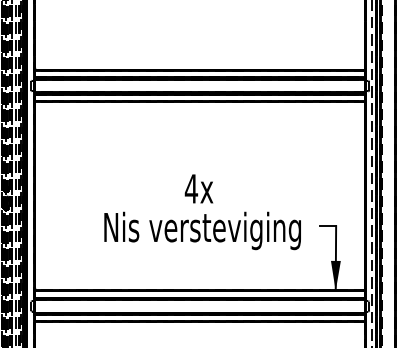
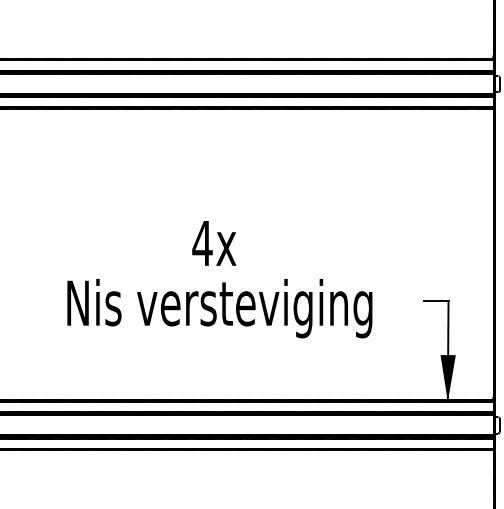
text: (202, 212) -> (219, 279), moved

